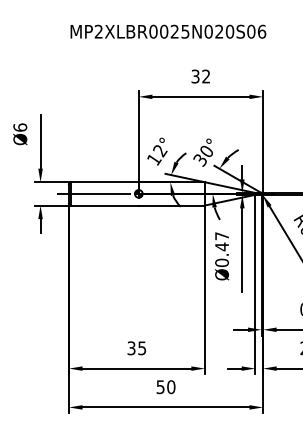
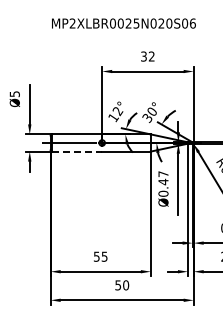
text: (19, 128) -> (14, 94), Ø6 -> Ø5
line: (105, 205) -> (77, 151), solid -> dashed
text: (131, 347) -> (96, 256), 35 -> 55

